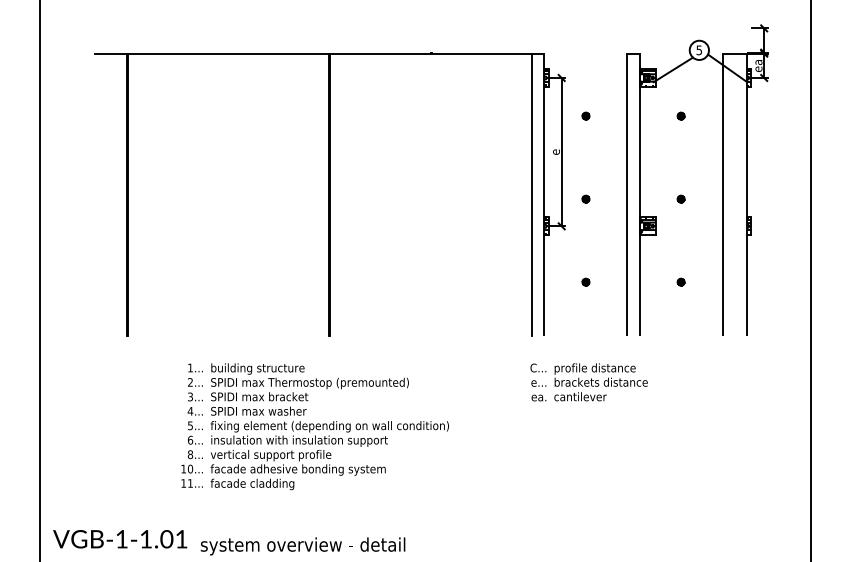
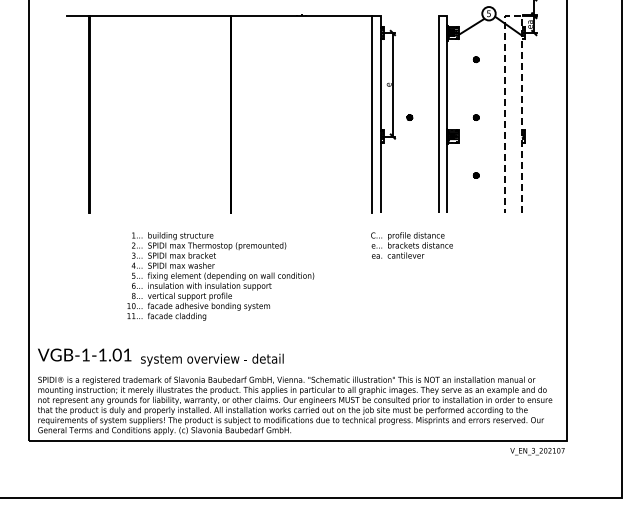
line: (734, 54) -> (513, 16), solid -> dashed
part: (585, 115) -> (409, 59), removed
part: (585, 282) -> (409, 175), removed

